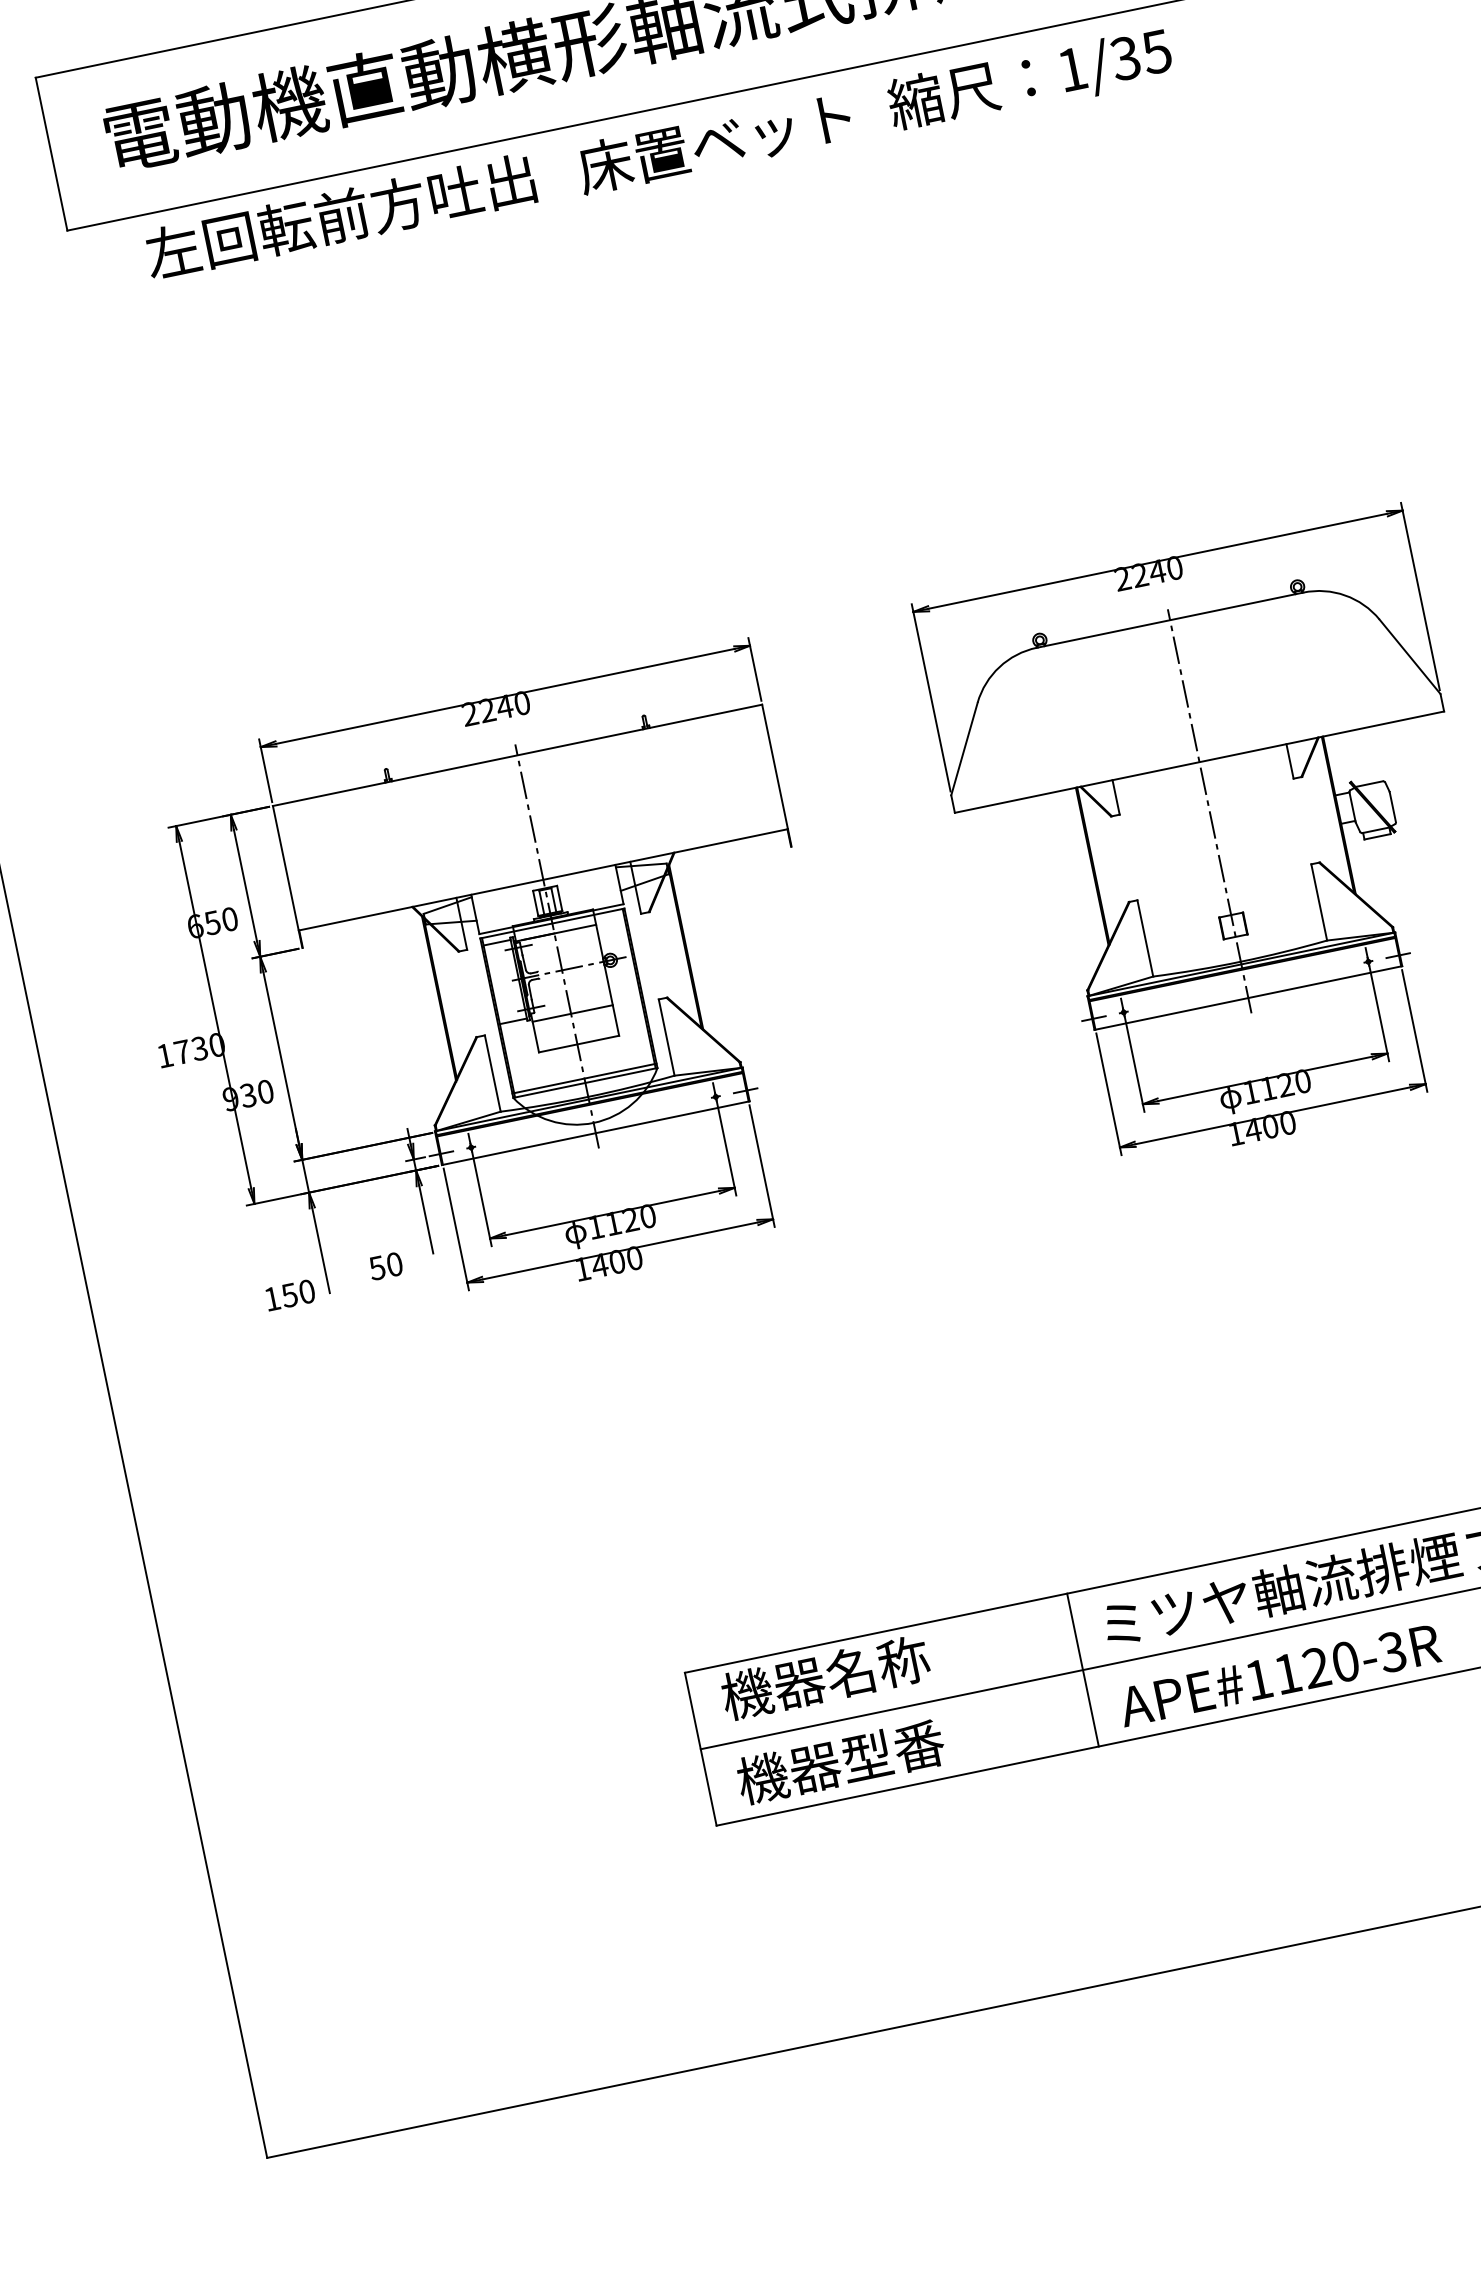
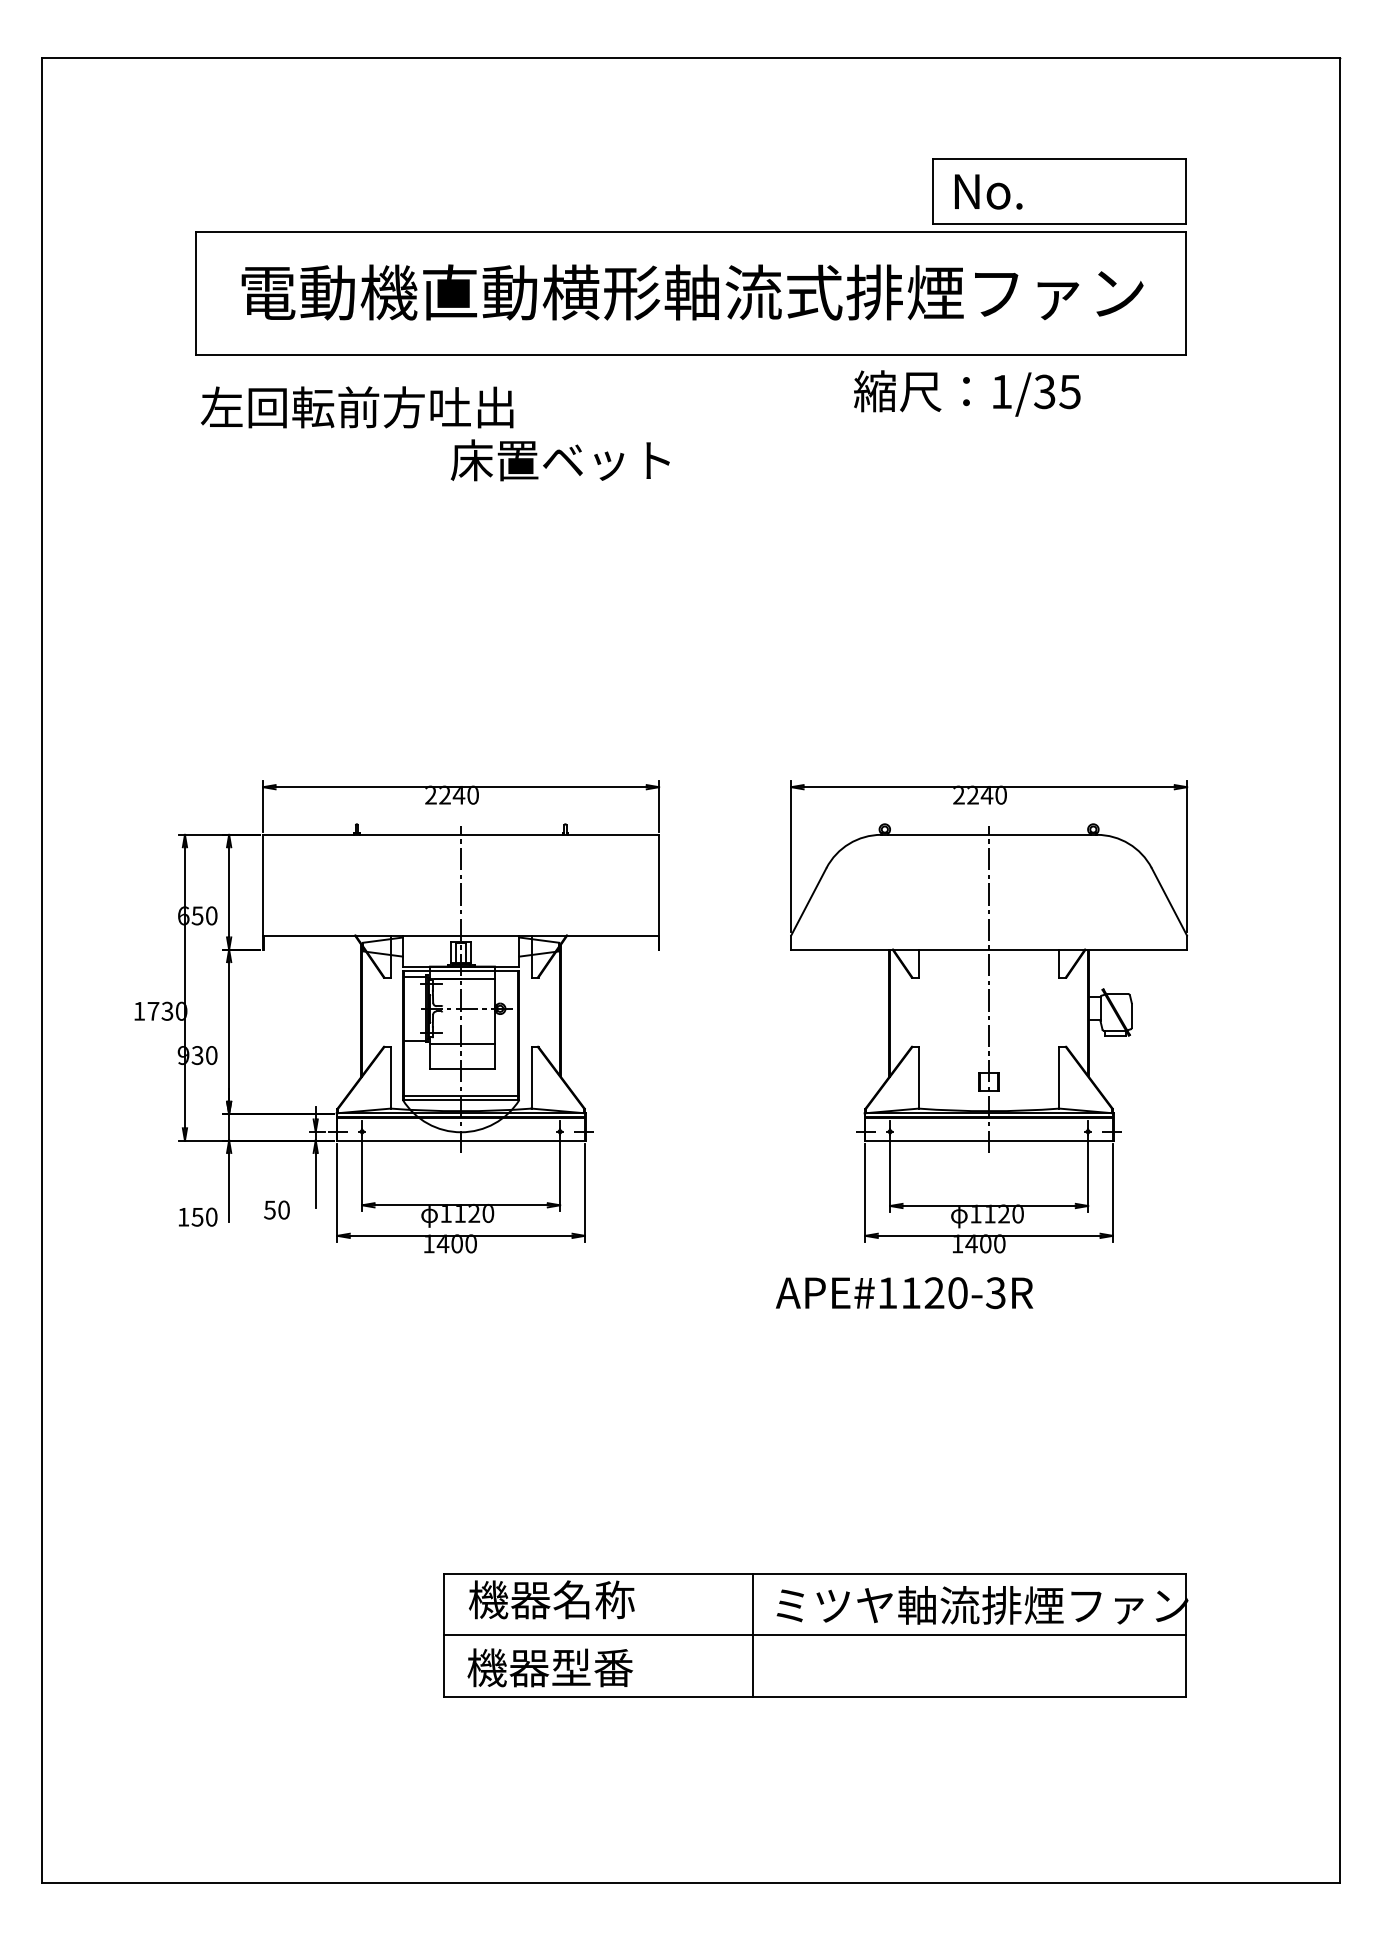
text: (713, 143) -> (559, 460), moved
text: (340, 216) -> (357, 407), moved
text: (1279, 1675) -> (904, 1293), moved

